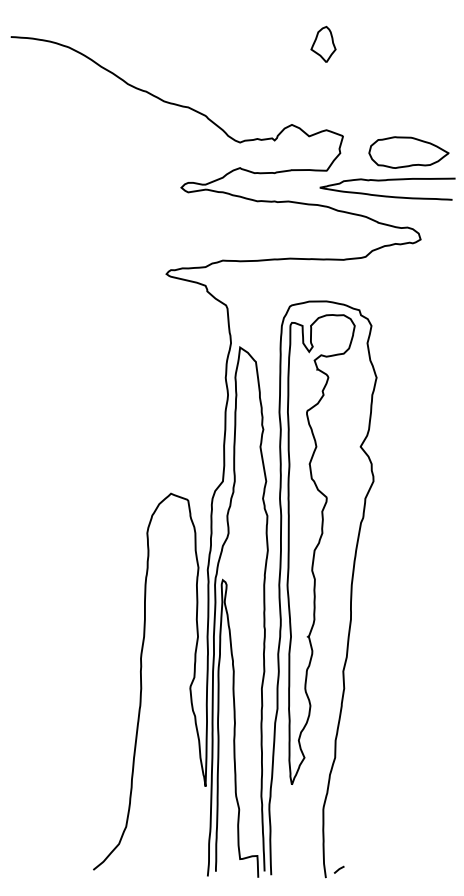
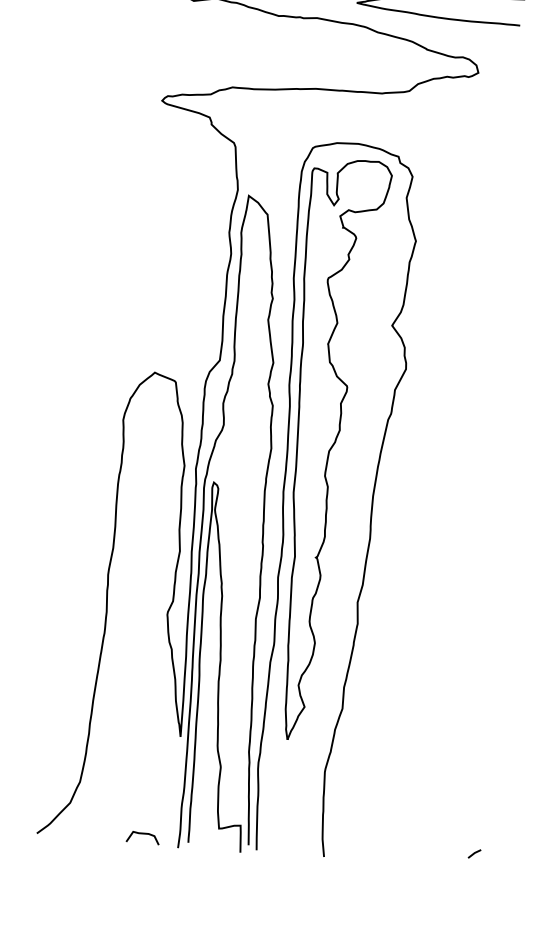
curve: (178, 866) -> (142, 834), added
line: (338, 869) -> (473, 853), moved

